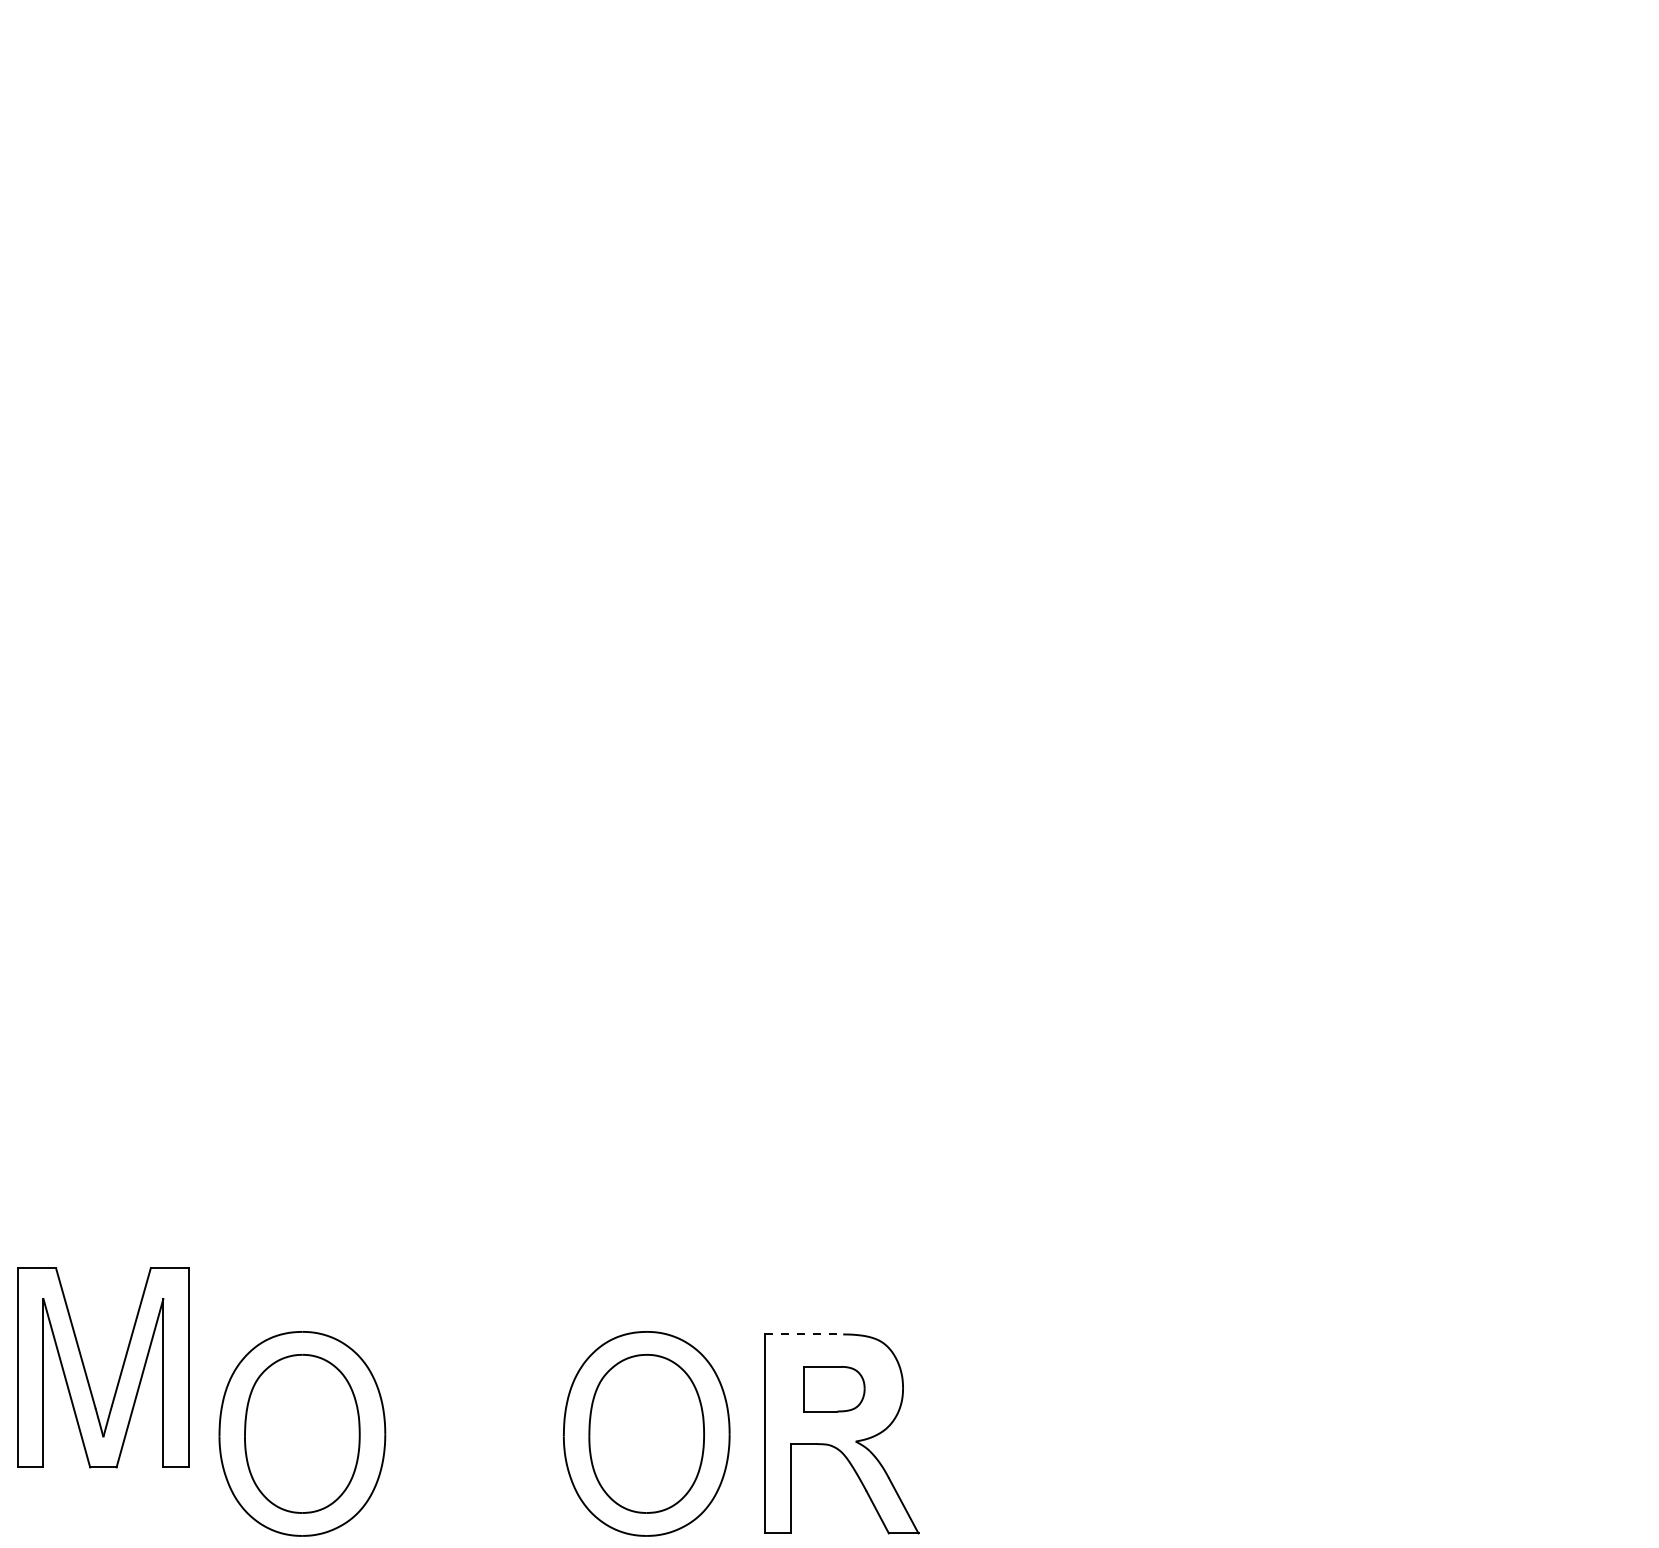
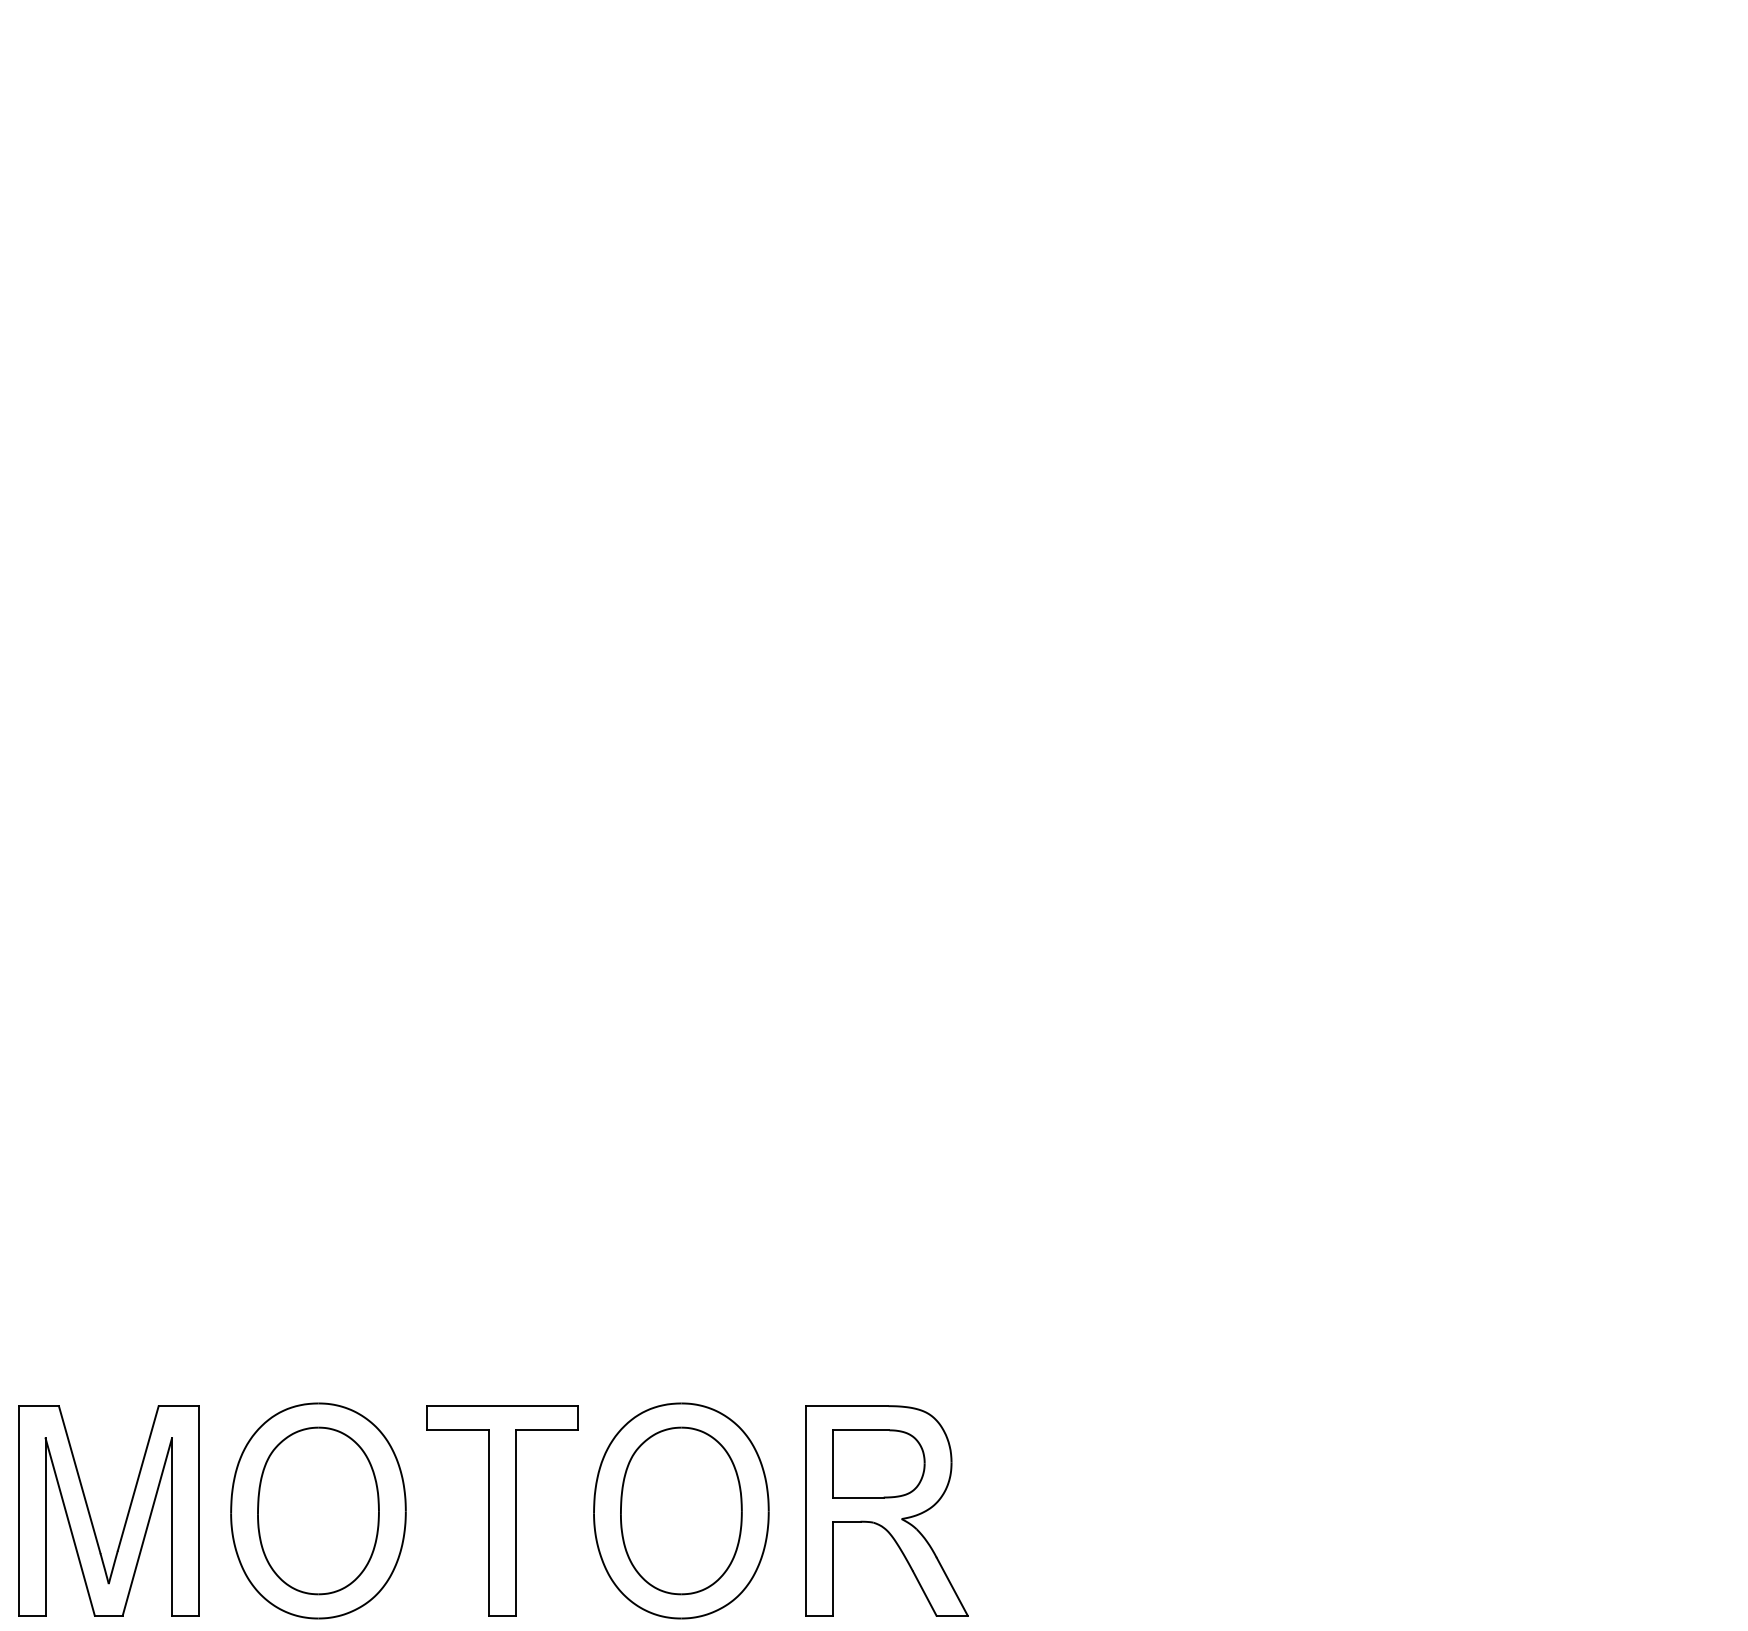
line: (804, 1334) -> (847, 1406), dashed -> solid
part: (86, 1371) -> (90, 1514), moved
part: (834, 1388) -> (879, 1463), size x1.43
part: (477, 1433) -> (503, 1510), added

